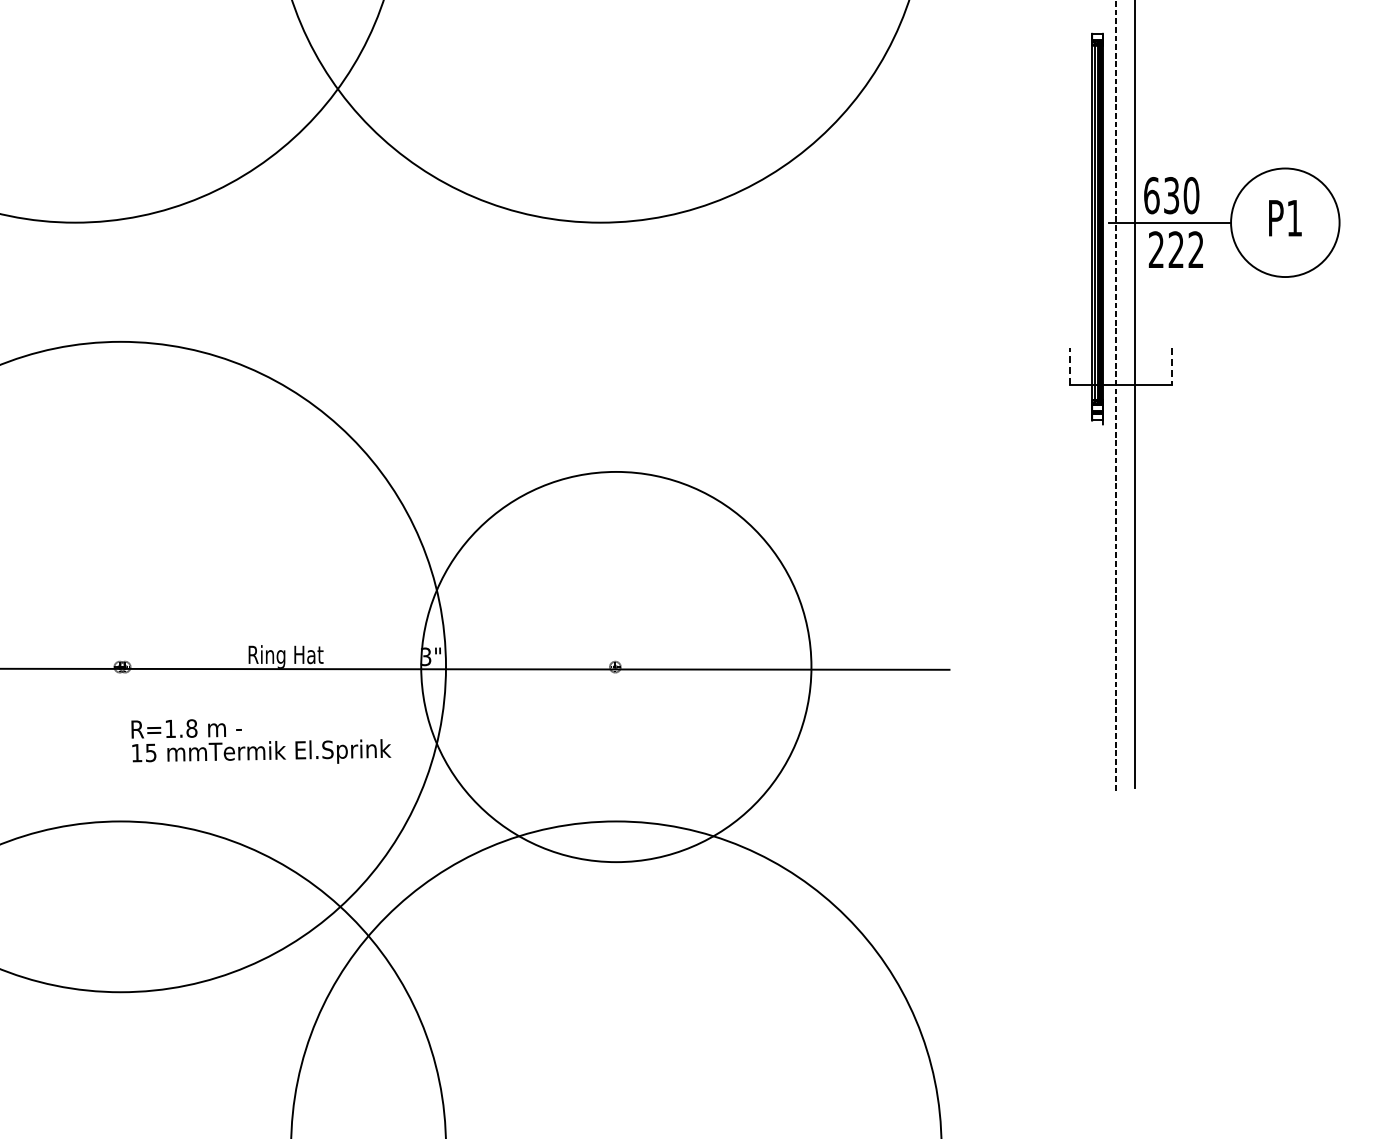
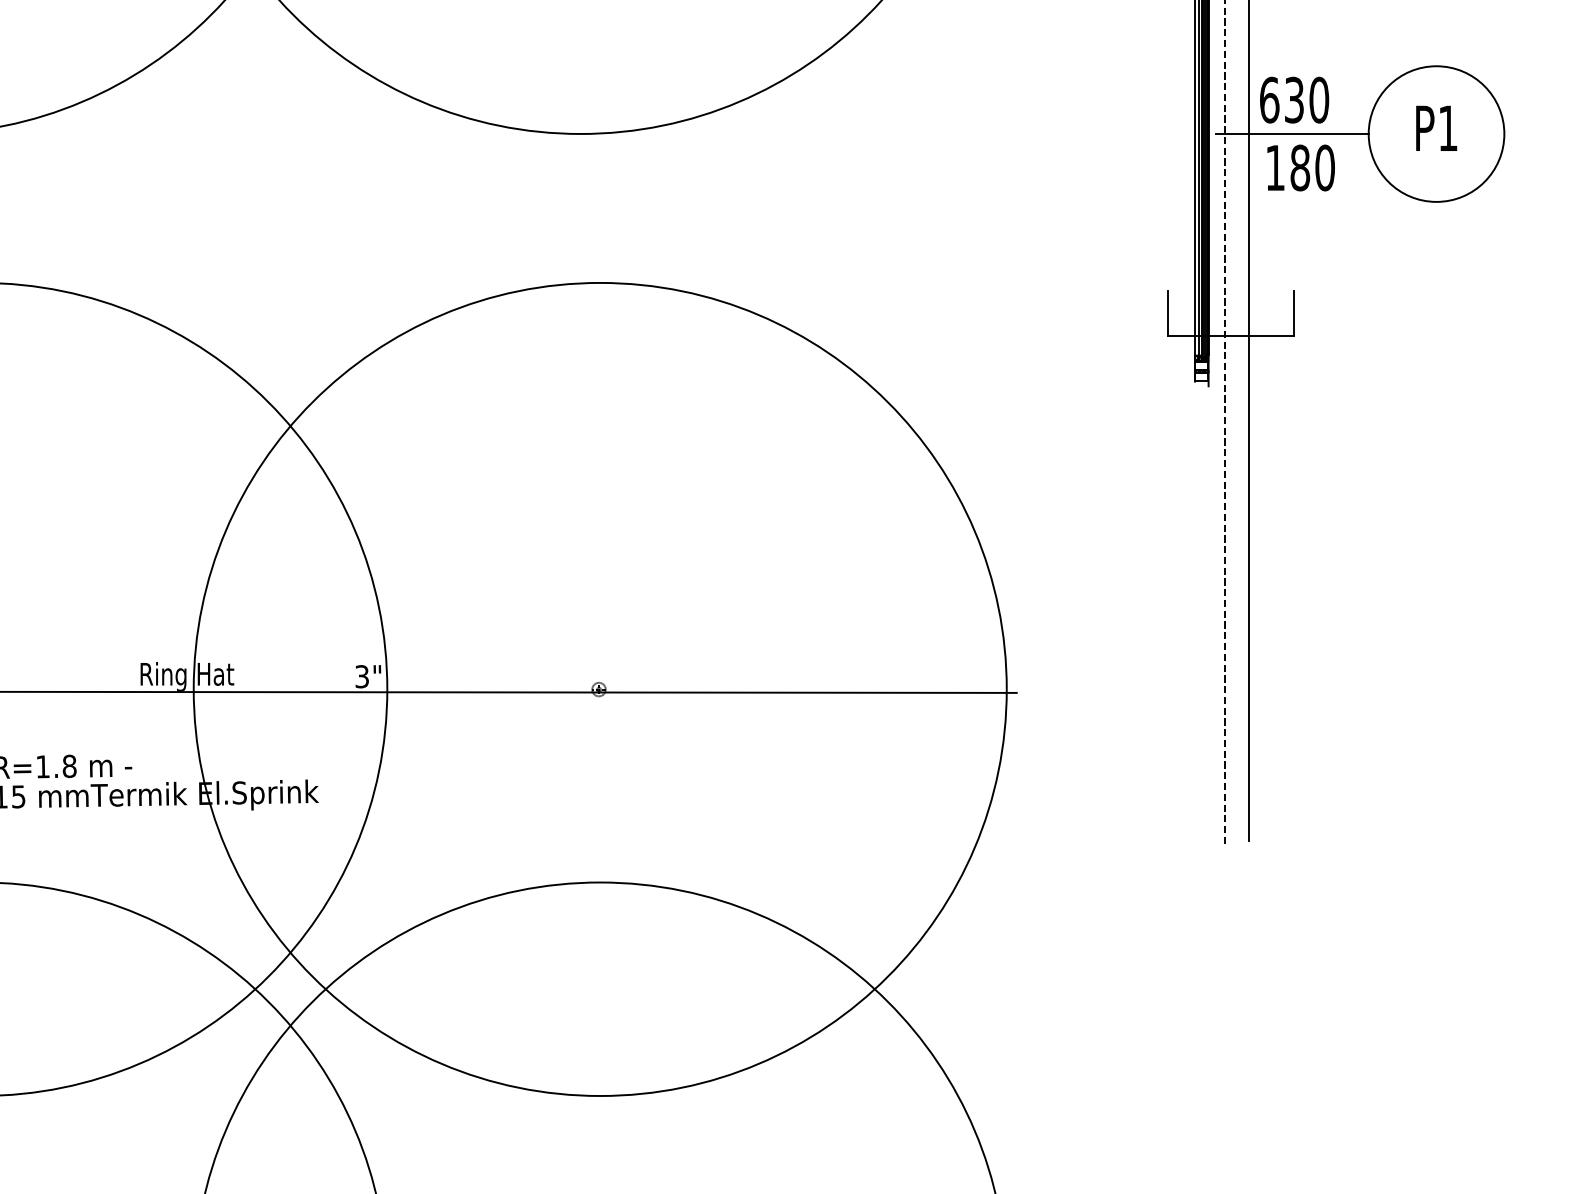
text: (1176, 249) -> (1300, 167), 222 -> 180
line: (1070, 366) -> (1167, 313), dashed -> solid
line: (1171, 367) -> (1294, 315), dashed -> solid
circle: (616, 666) -> (600, 688), size x1.67

